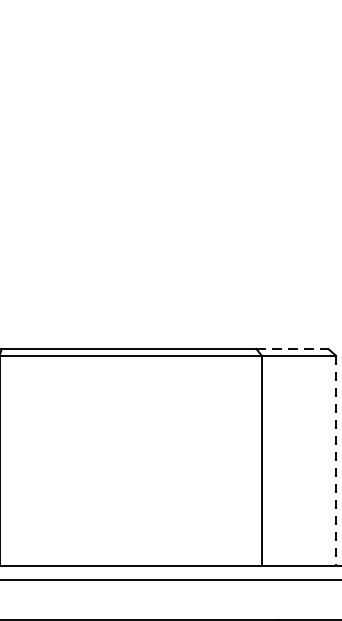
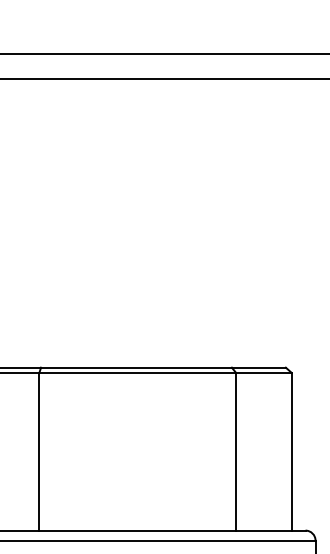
line: (291, 348) -> (258, 367), dashed -> solid
line: (335, 460) -> (291, 451), dashed -> solid

